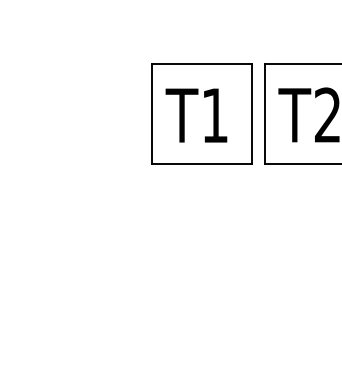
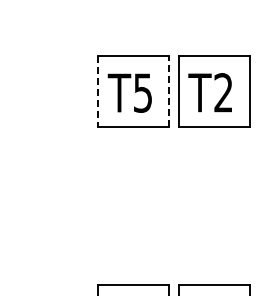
line: (152, 113) -> (98, 91), solid -> dashed
line: (252, 113) -> (169, 91), solid -> dashed
text: (214, 114) -> (142, 92), T1 -> T5

